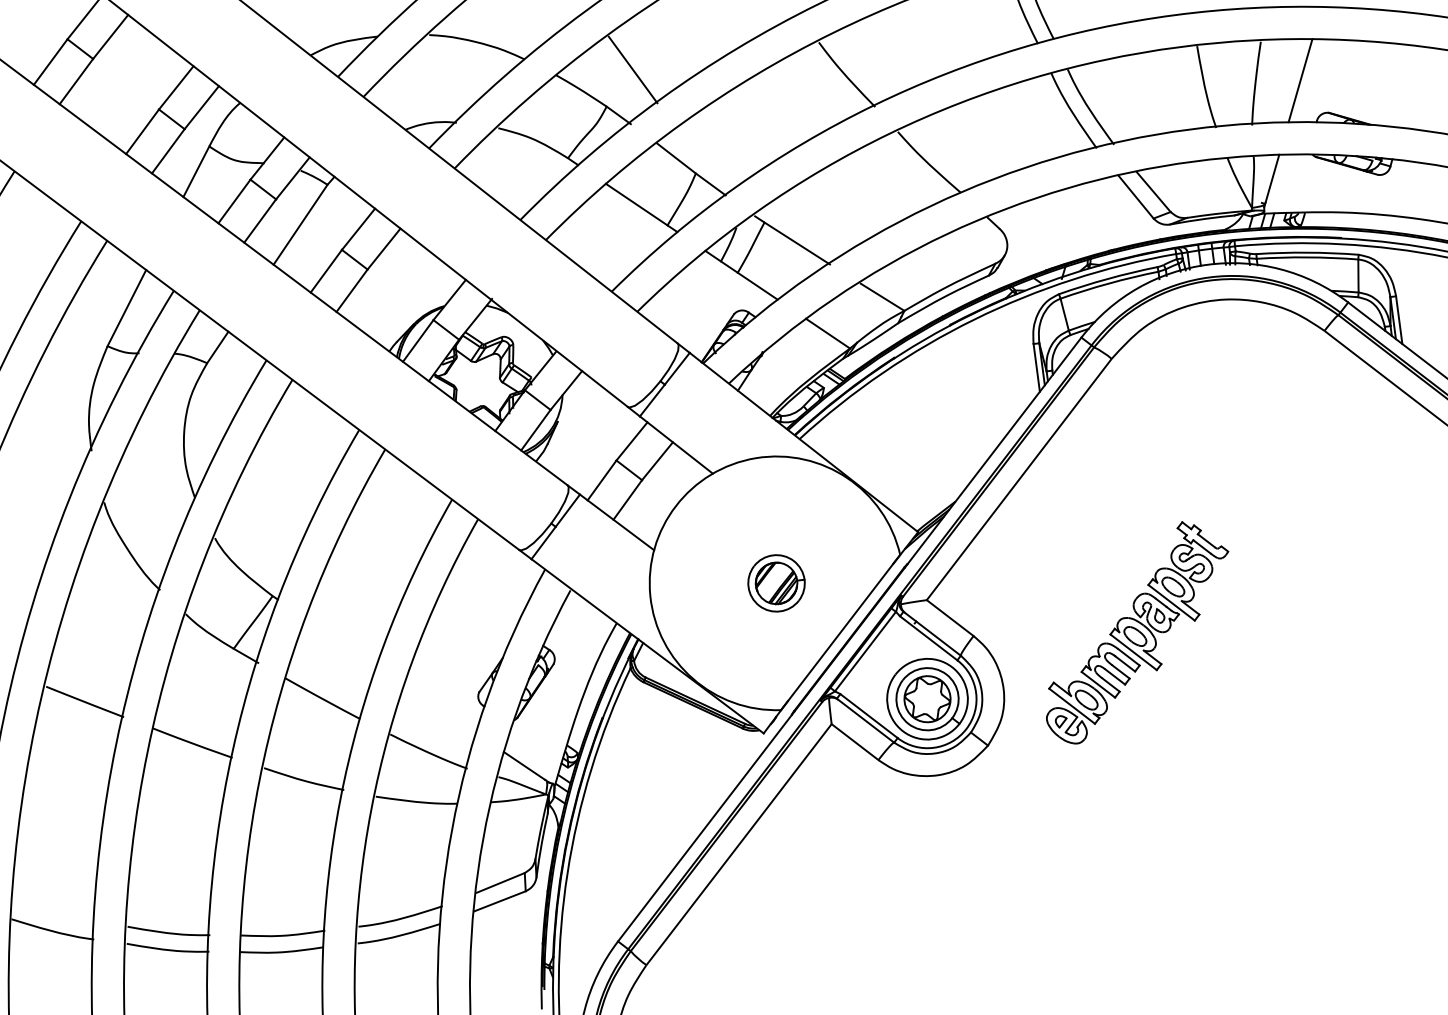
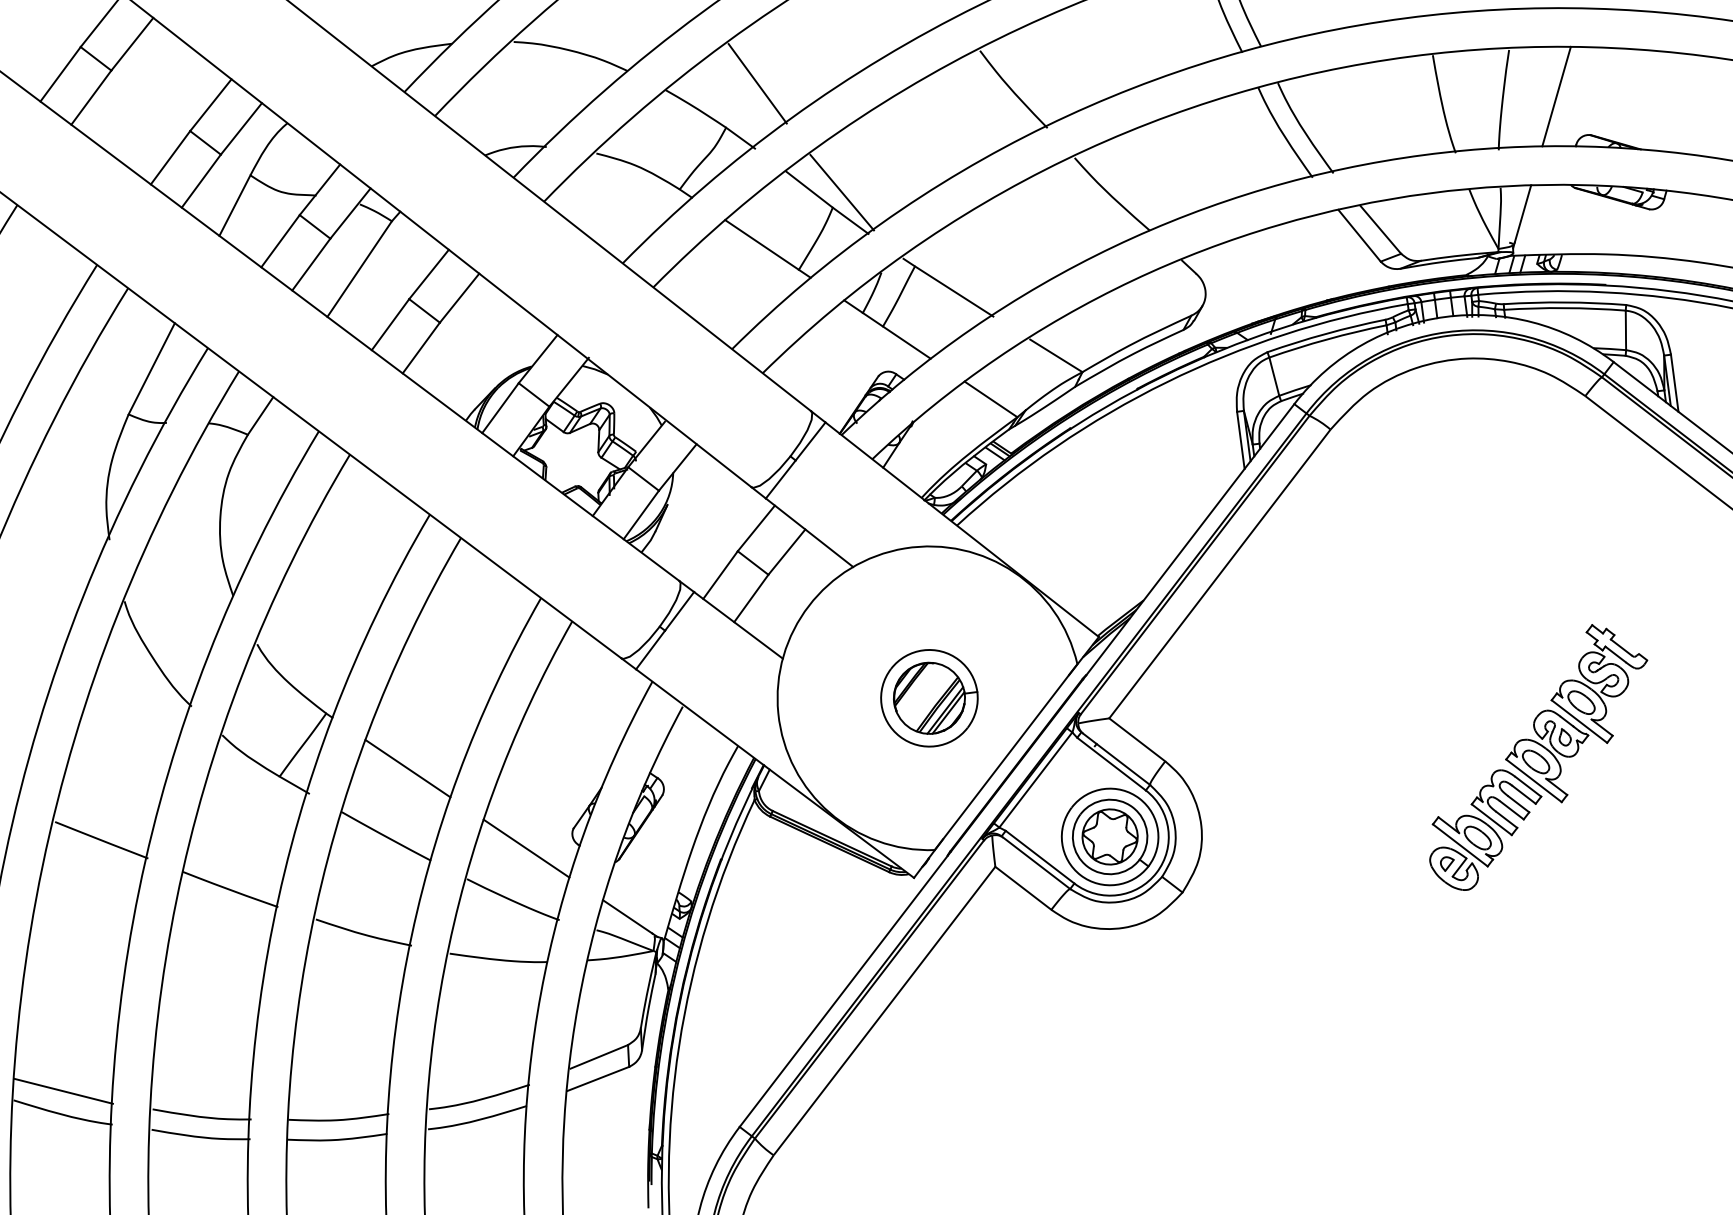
line: (703, 160) -> (841, 192), added
part: (776, 583) -> (929, 698), size x1.43
part: (1137, 632) -> (1538, 757), moved
line: (340, 642) -> (407, 769), added
line: (439, 708) -> (525, 848), added
line: (52, 911) -> (62, 1091), added

